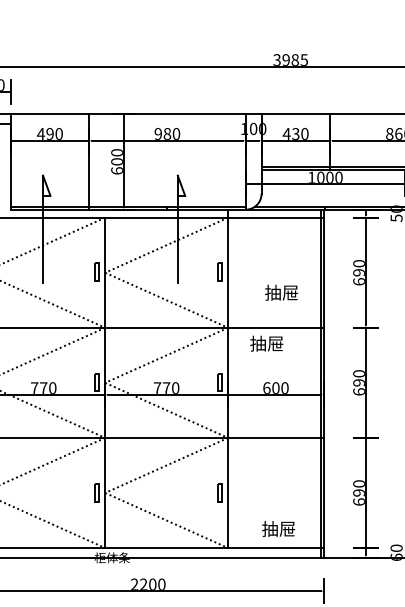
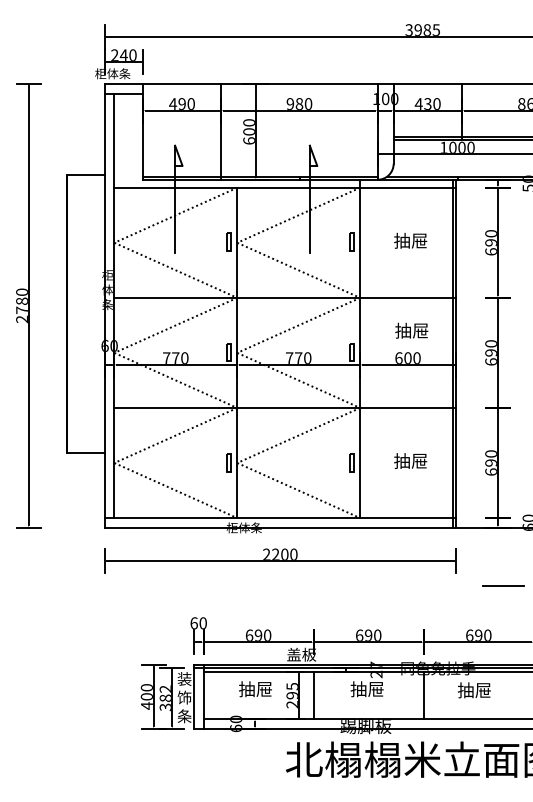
text: (281, 292) -> (410, 240), moved
text: (266, 343) -> (411, 330), moved
text: (278, 528) -> (410, 460), moved

